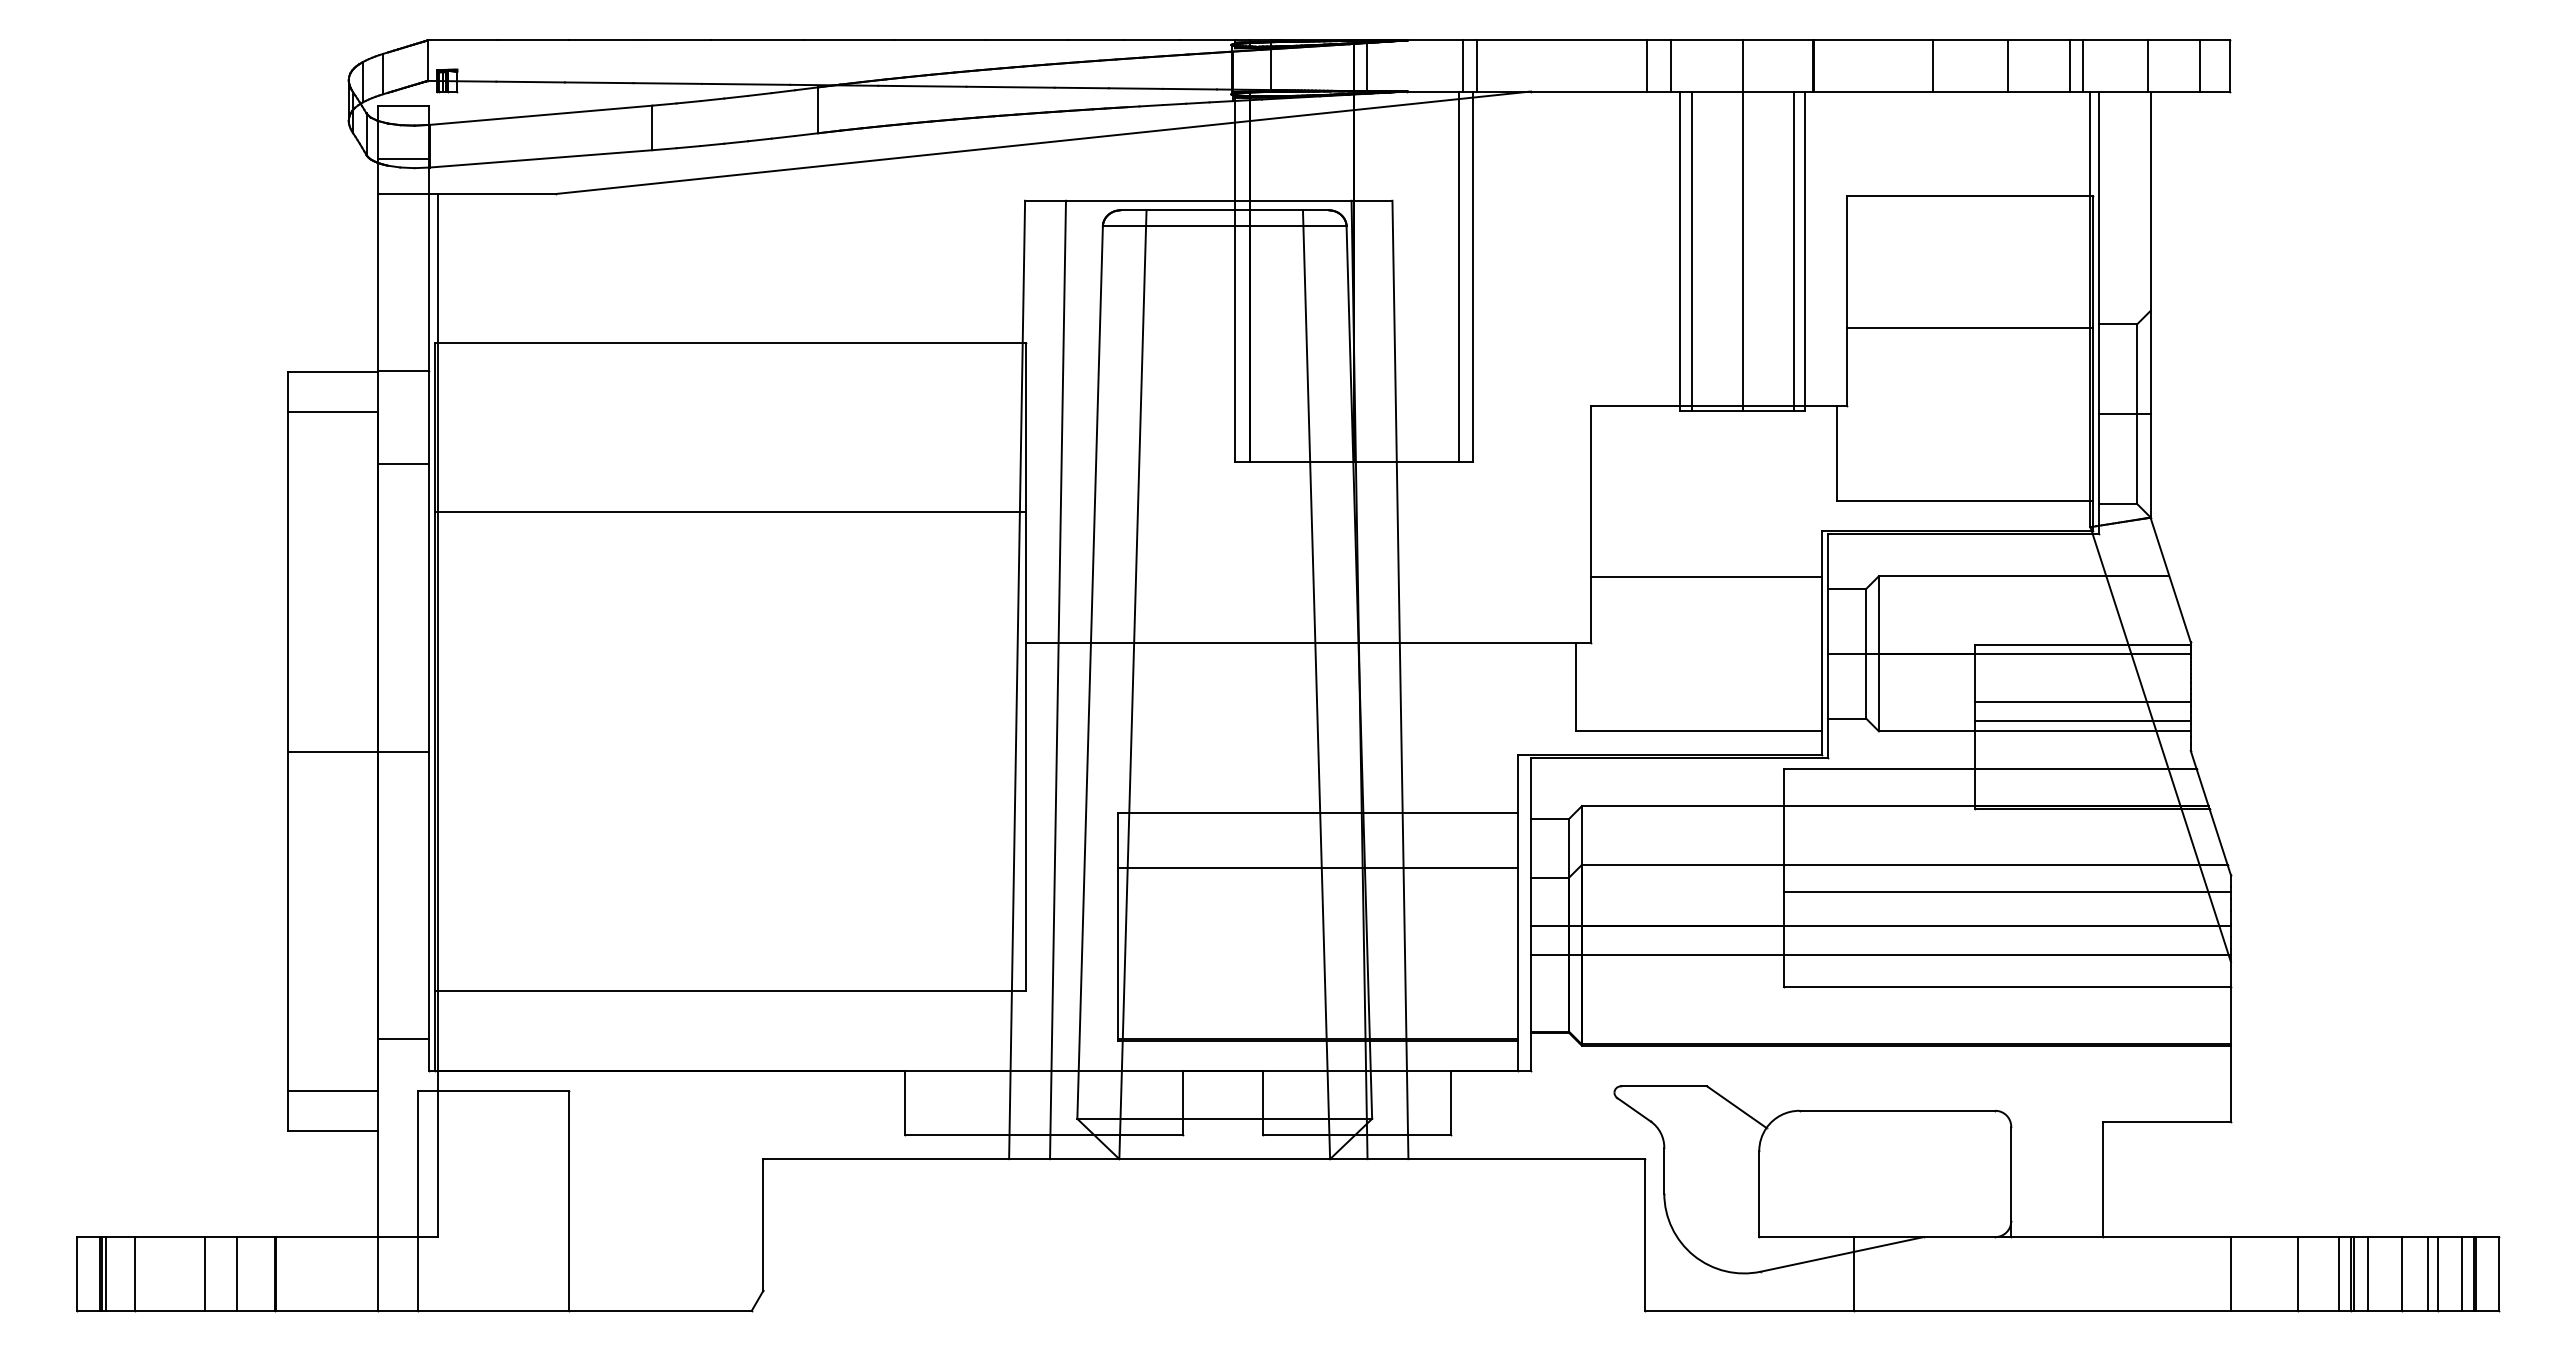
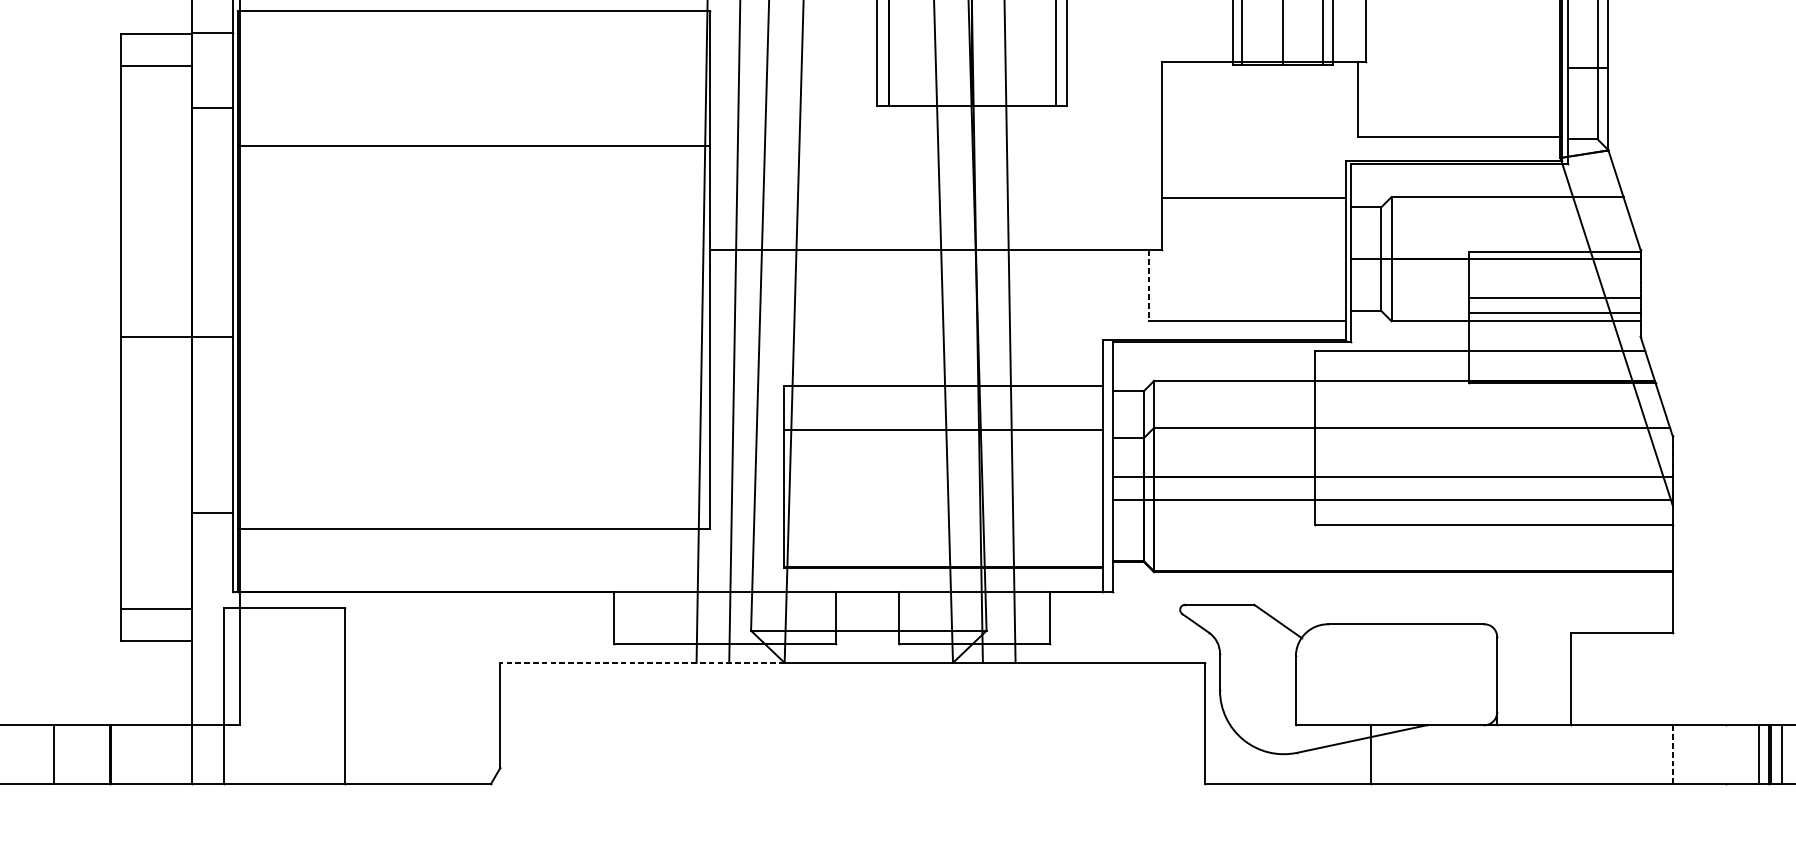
line: (1575, 687) -> (1149, 286), solid -> dashed
line: (2007, 891) -> (1494, 449), removed
line: (402, 1039) -> (211, 513), moved
line: (941, 1159) -> (642, 663), solid -> dashed
line: (237, 1273) -> (80, 754), removed
line: (2231, 1273) -> (1673, 754), solid -> dashed
line: (2297, 1273) -> (1725, 754), removed

